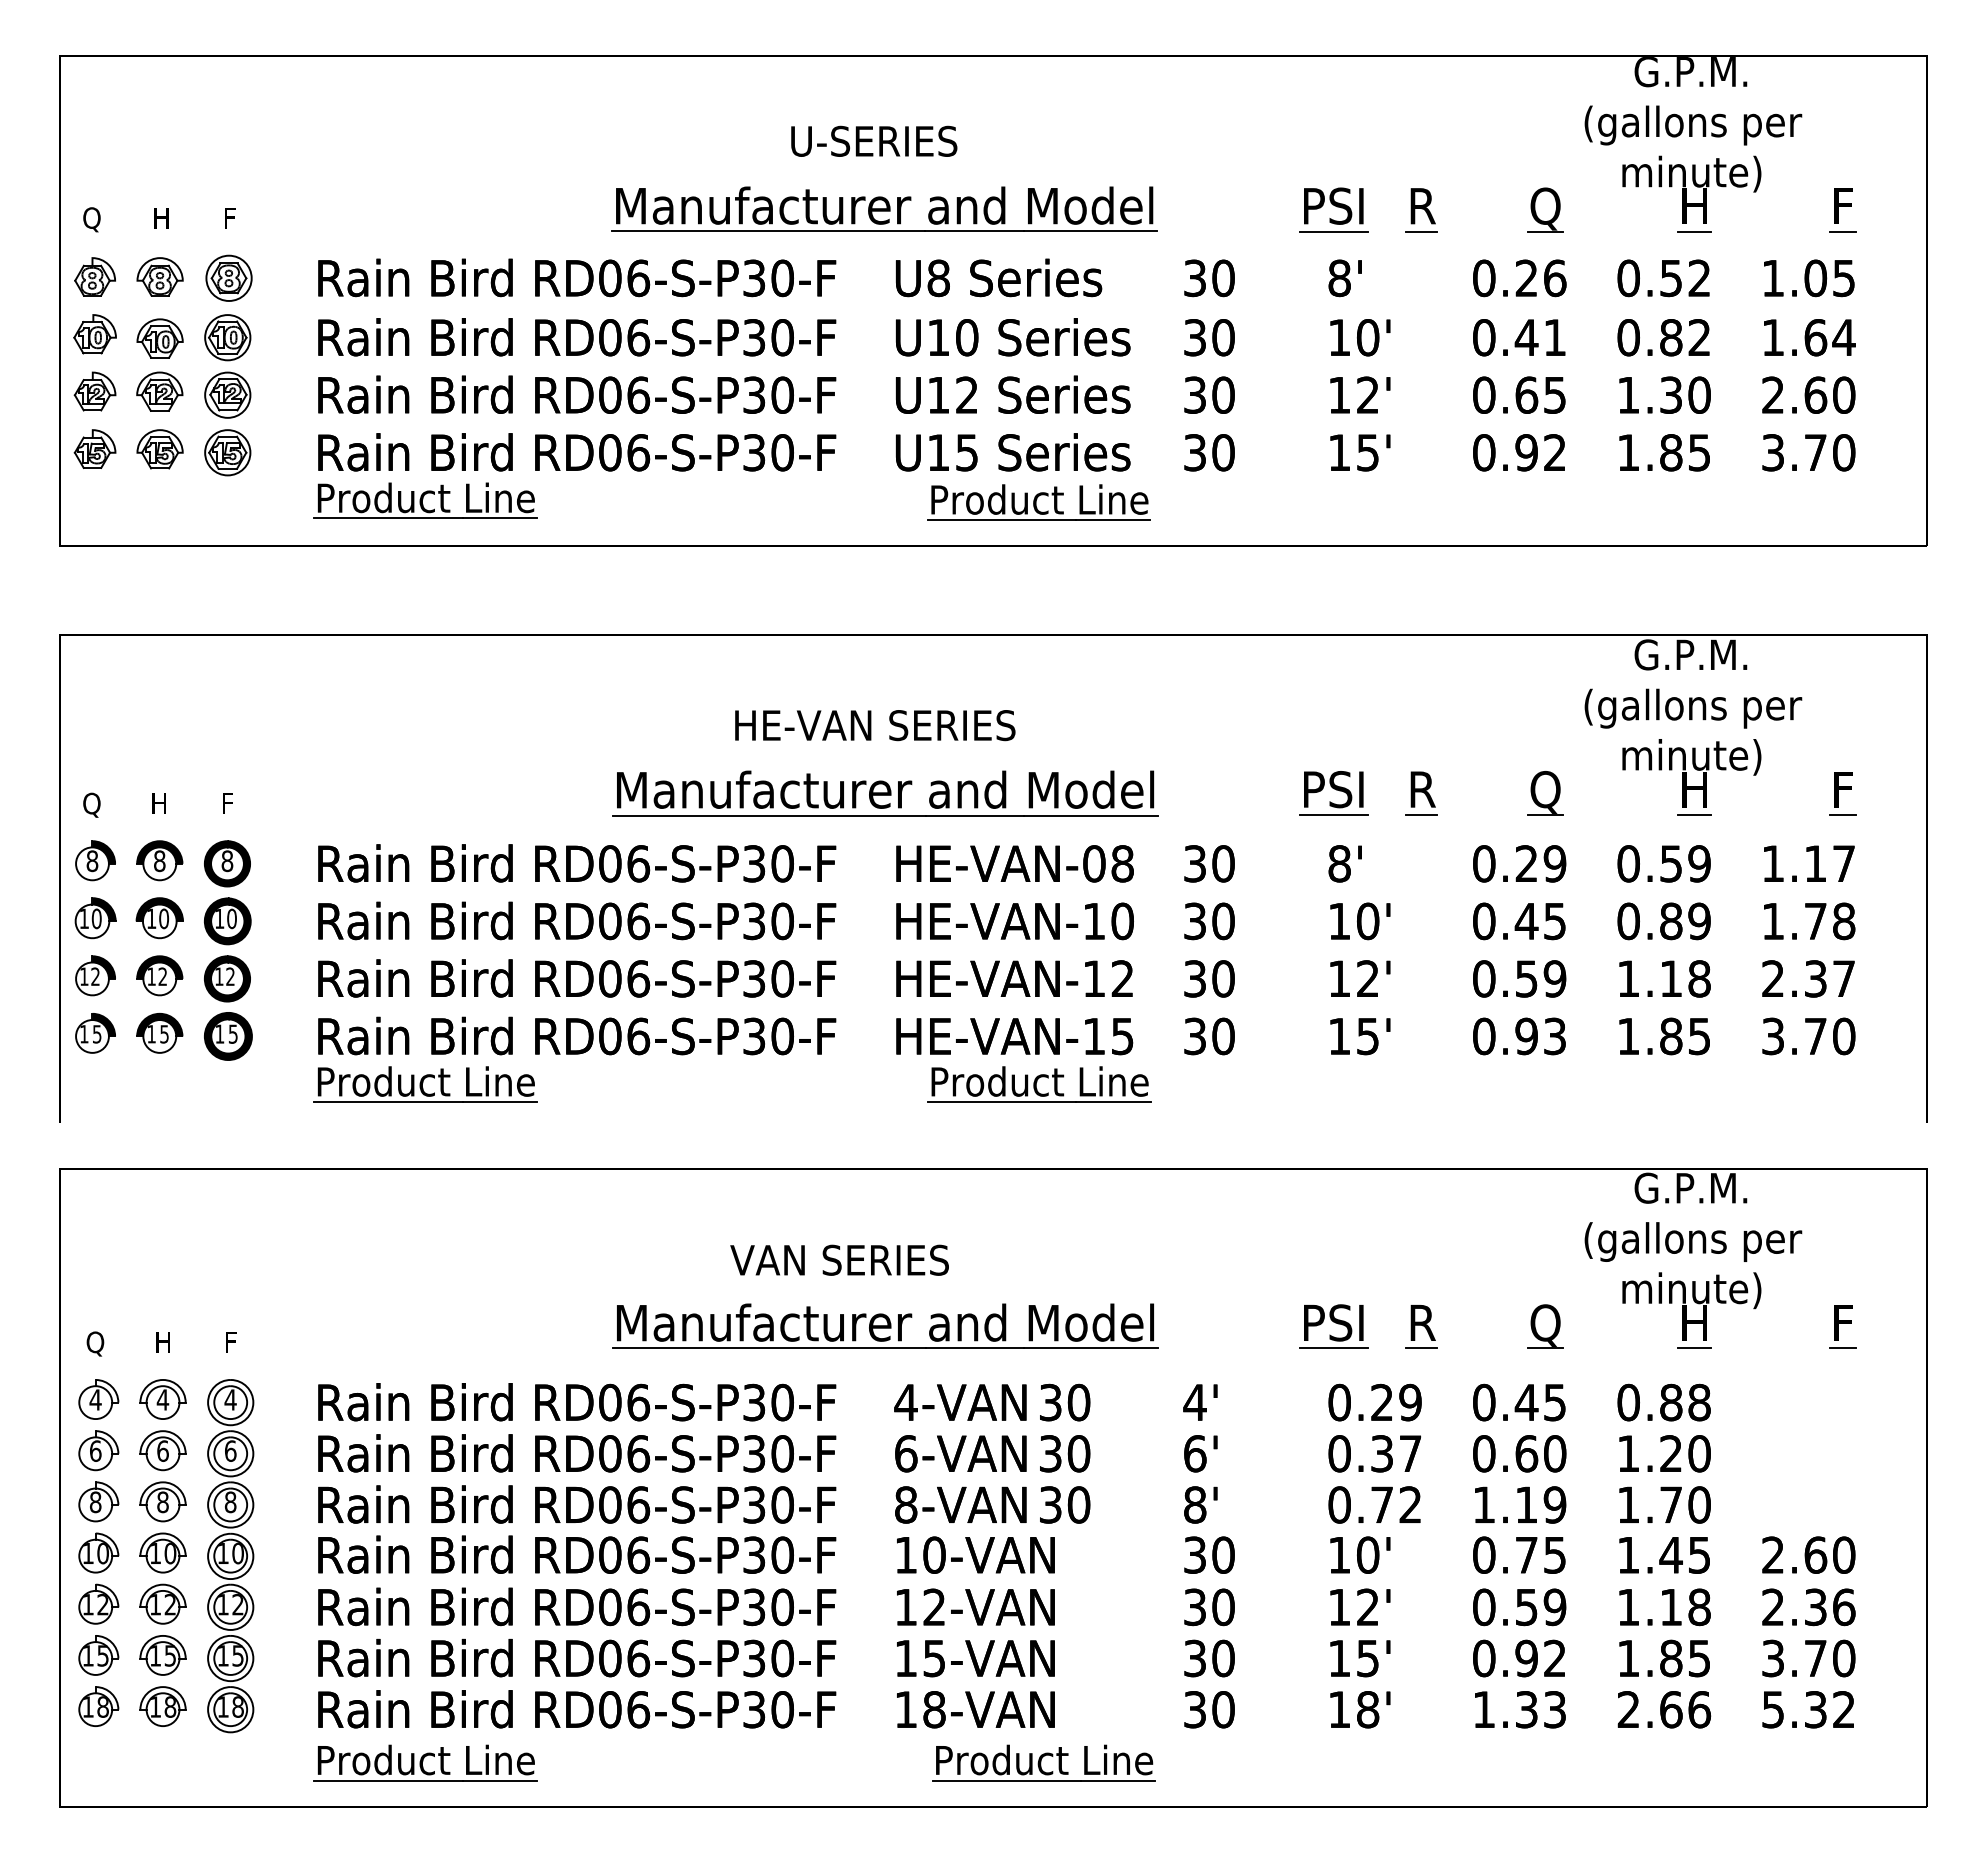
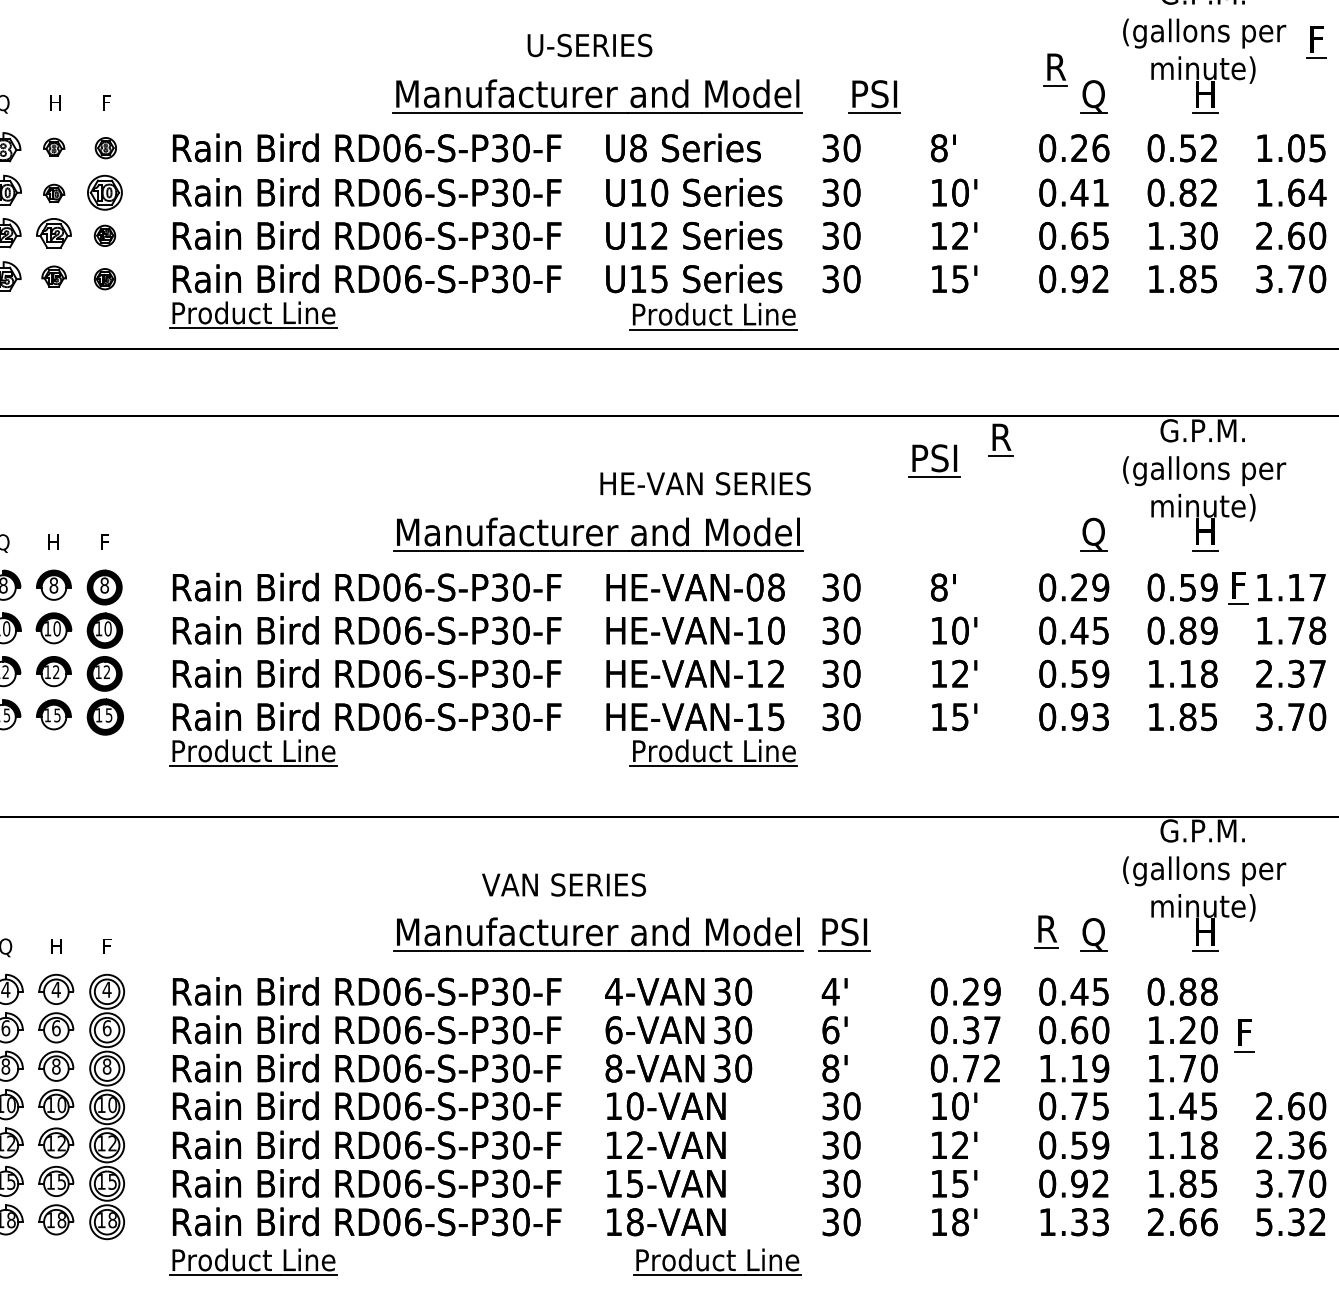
part: (1333, 209) -> (874, 96), moved
part: (1421, 210) -> (1055, 70), moved
part: (1842, 210) -> (1316, 42), moved
part: (159, 276) -> (53, 146), size x0.6
part: (228, 277) -> (105, 147), size x0.6
part: (159, 338) -> (53, 193), size x0.6
part: (227, 394) -> (104, 235), size x0.6
part: (159, 449) -> (53, 276), size x0.7
part: (227, 452) -> (104, 278), size x0.6
text: (875, 725) -> (705, 483), moved
part: (1333, 793) -> (934, 461), moved
part: (1421, 793) -> (1000, 440), moved
part: (1842, 793) -> (1238, 588), moved
part: (1333, 1326) -> (844, 934), moved
part: (1421, 1326) -> (1046, 931), moved
part: (1842, 1326) -> (1244, 1035), moved

